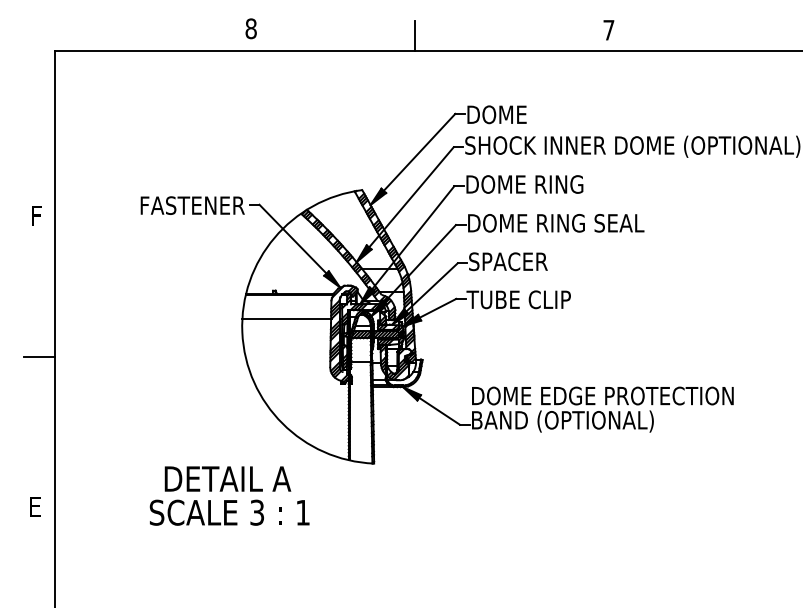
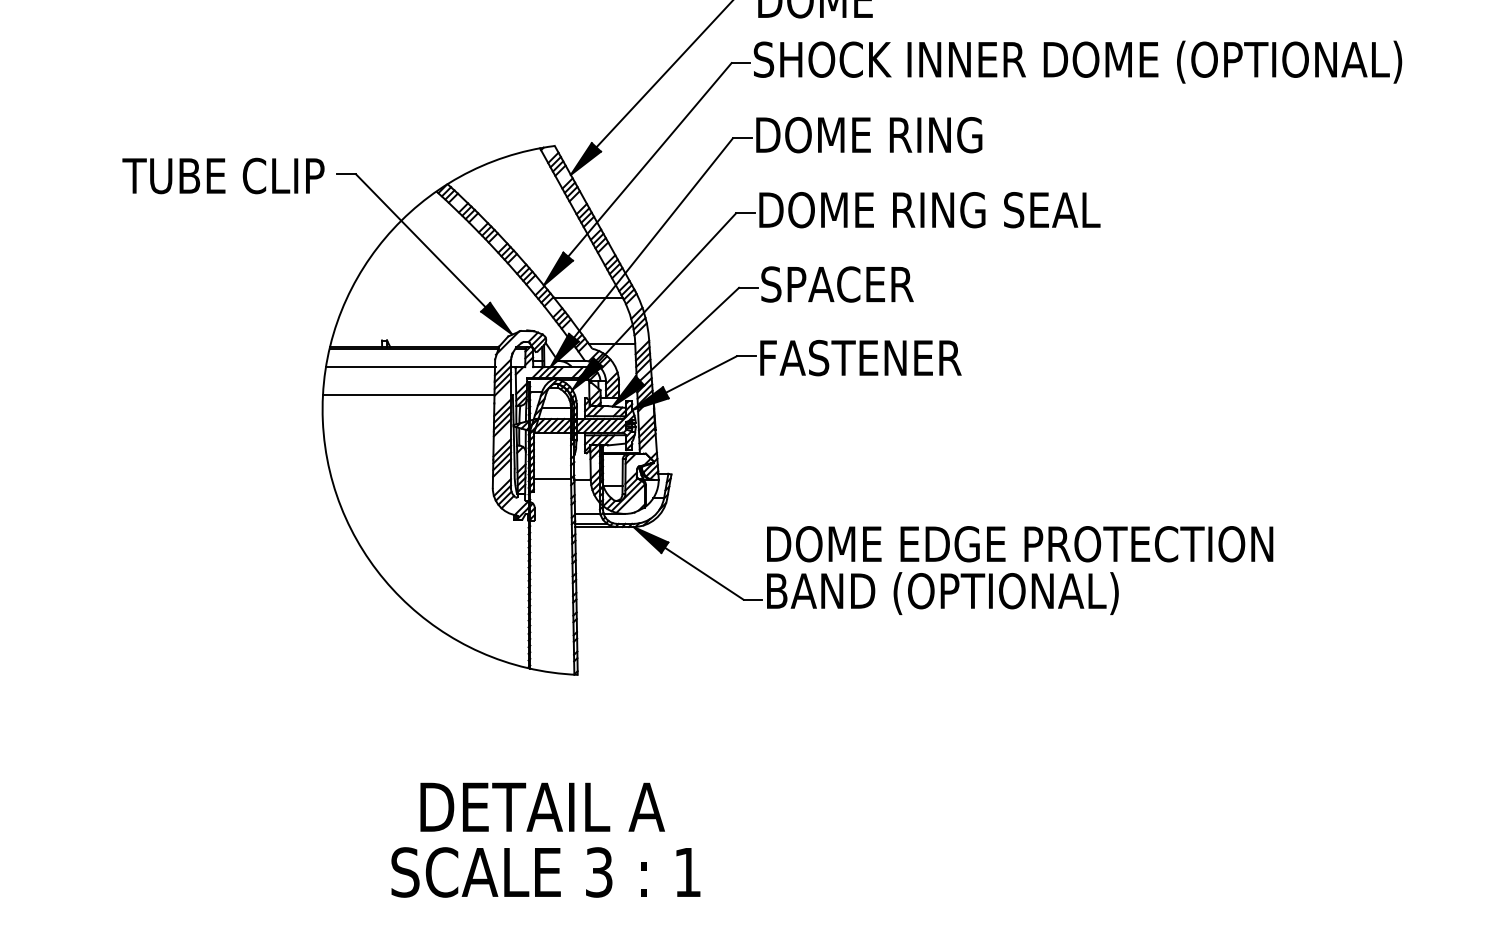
text: (191, 205) -> (224, 175), FASTENER -> TUBE CLIP
text: (519, 299) -> (858, 357), TUBE CLIP -> FASTENER
line: (287, 304) -> (410, 367), added
text: (229, 495) -> (545, 839), moved

